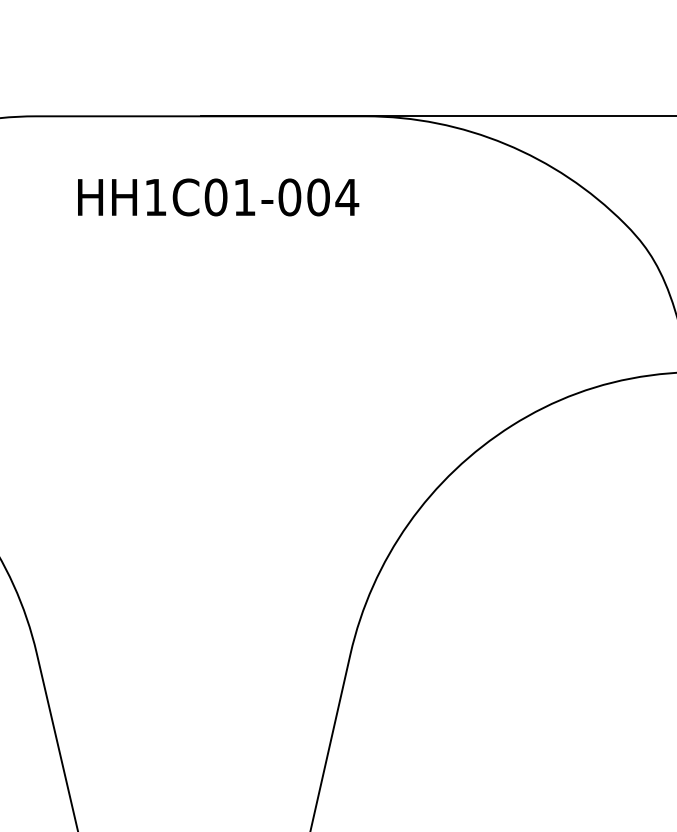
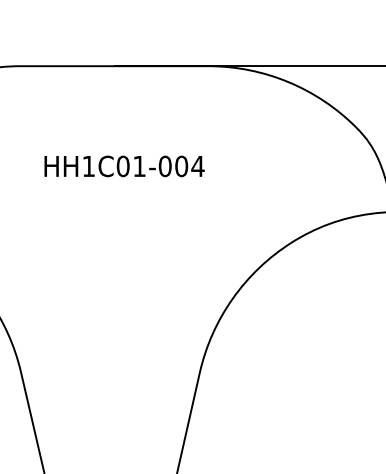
text: (218, 197) -> (124, 166), moved

